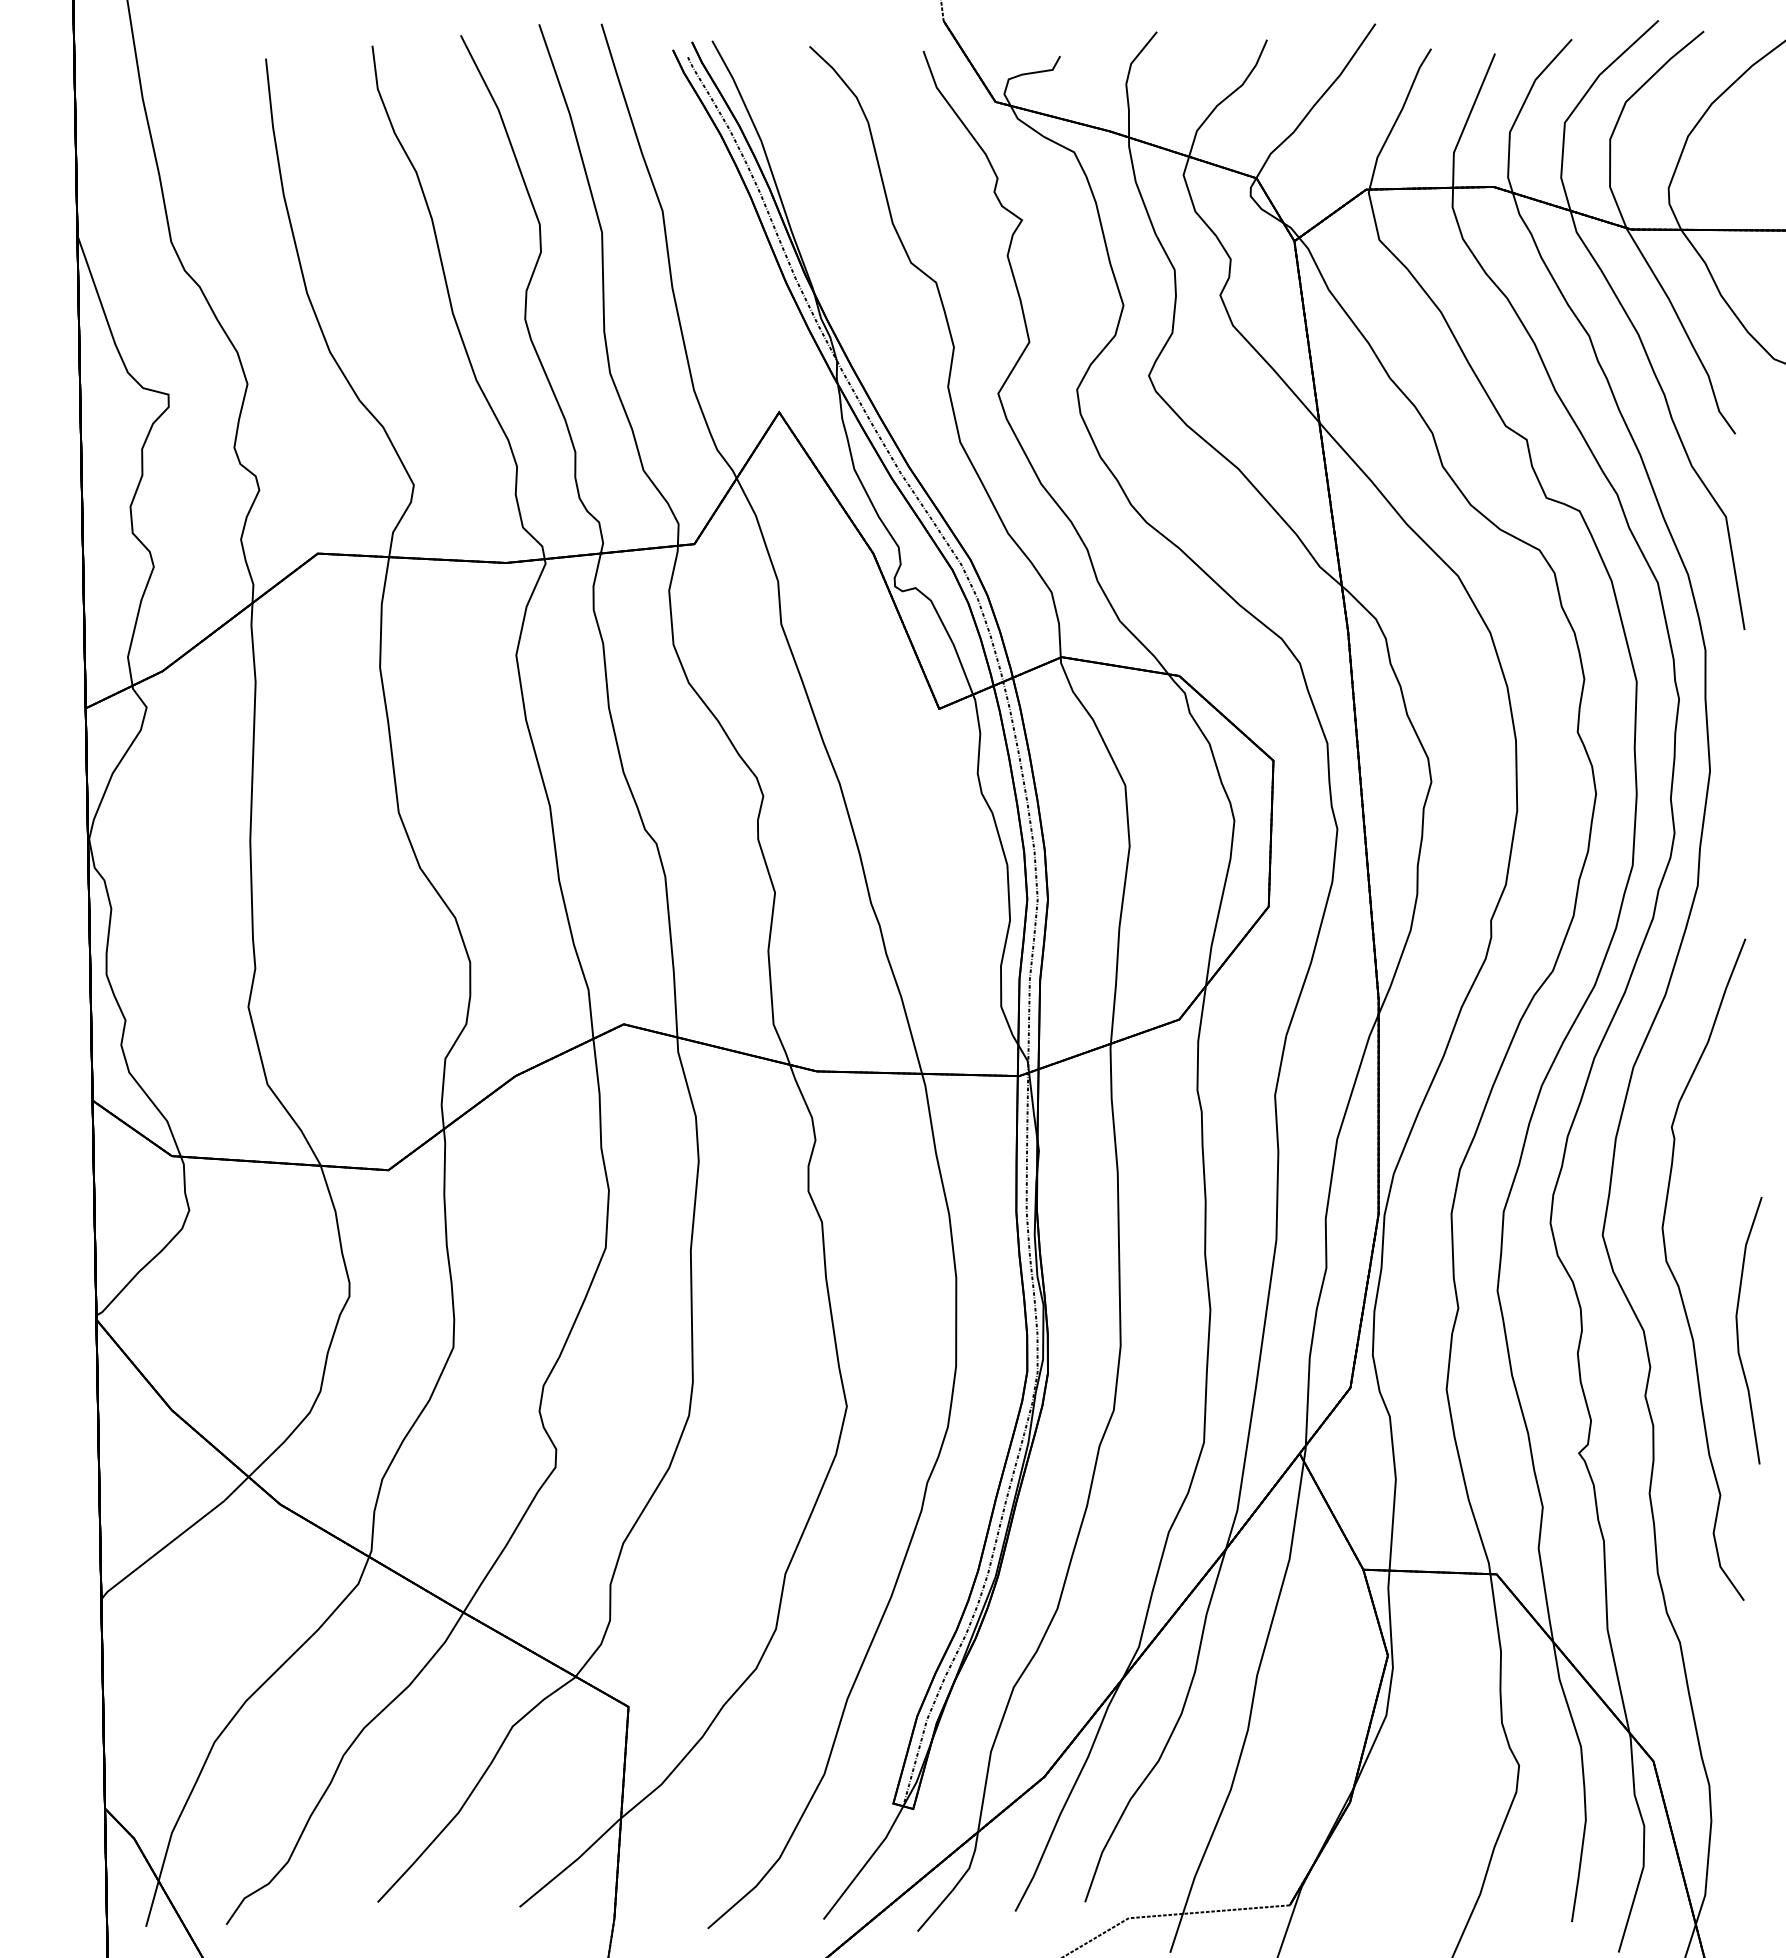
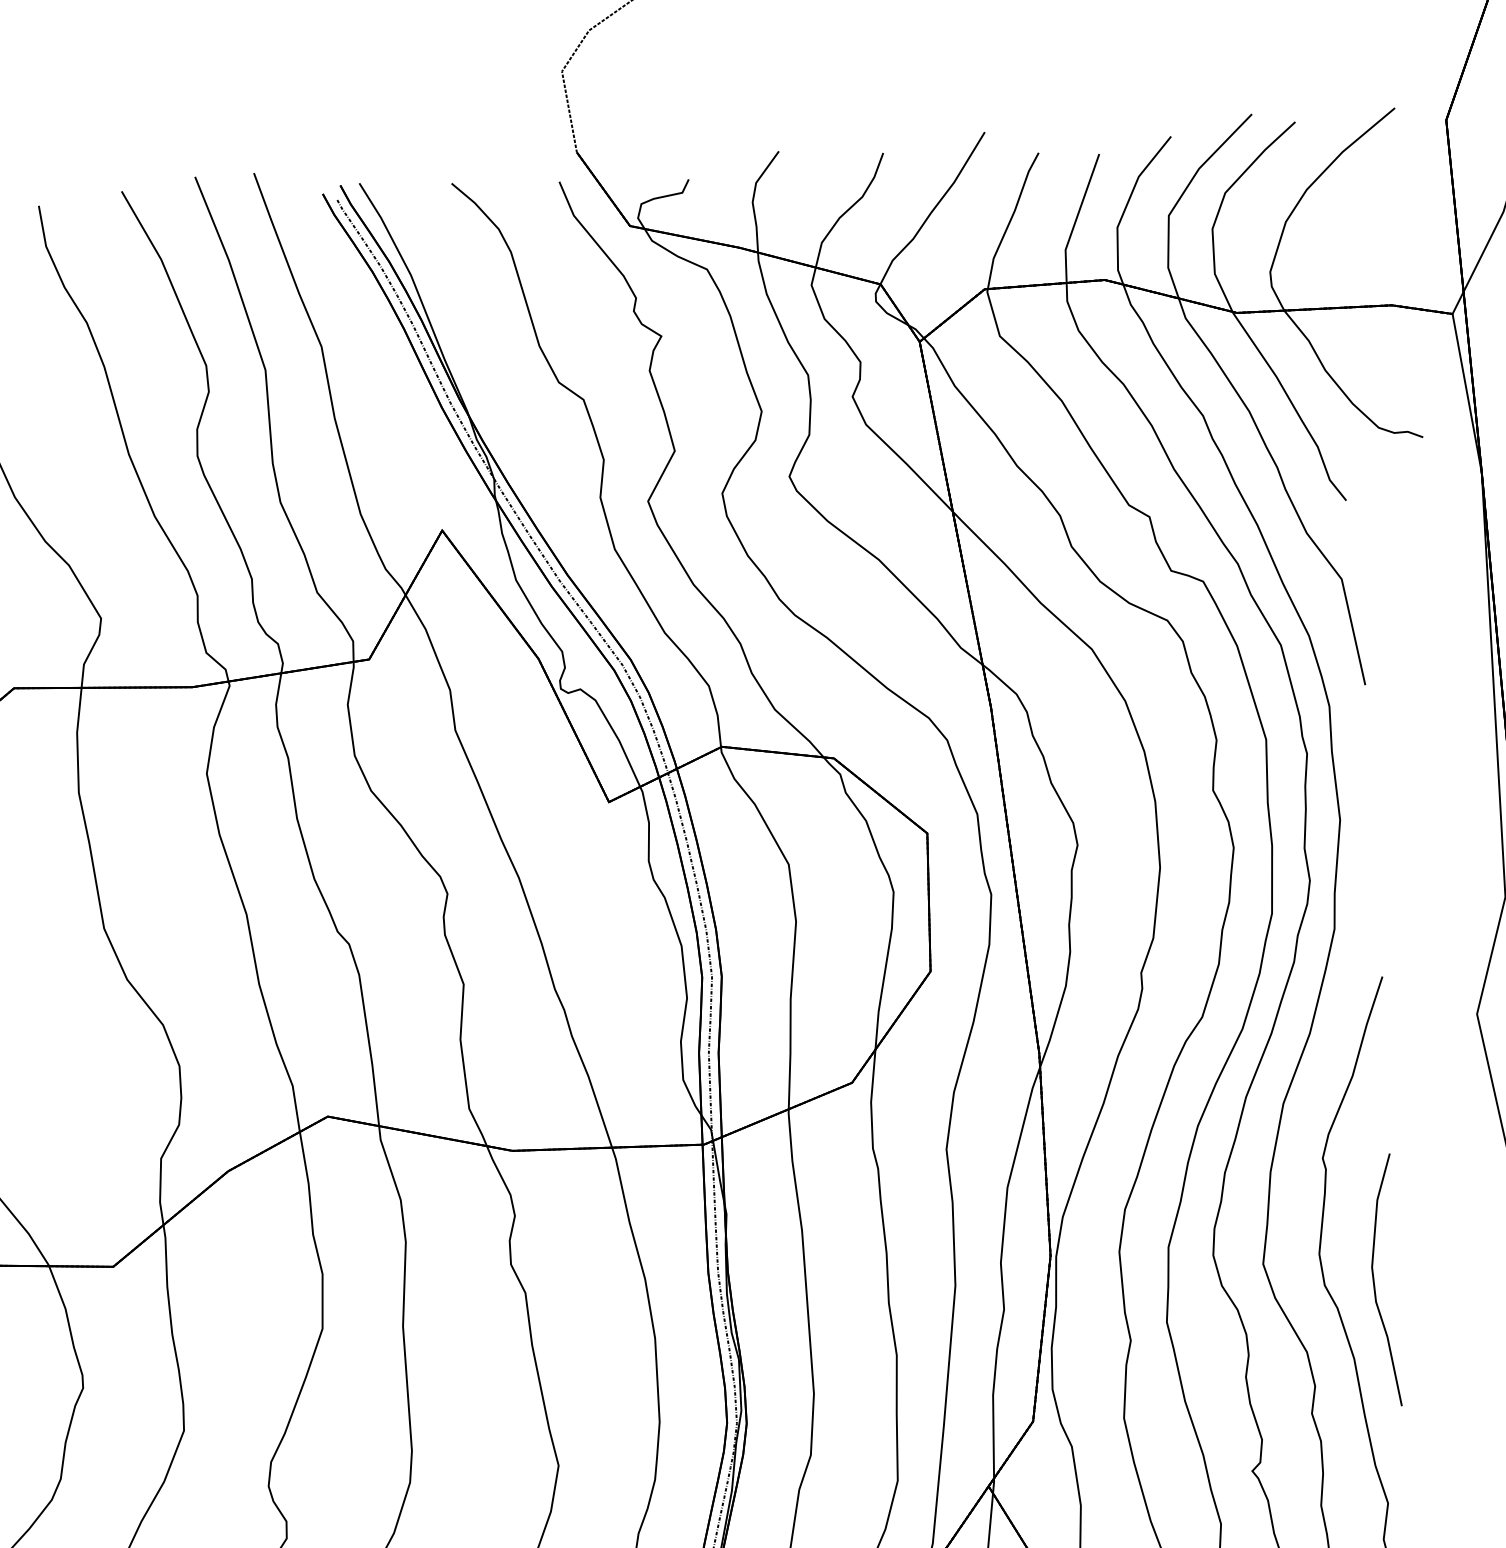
curve: (1738, 1330) -> (1374, 1280), moved

